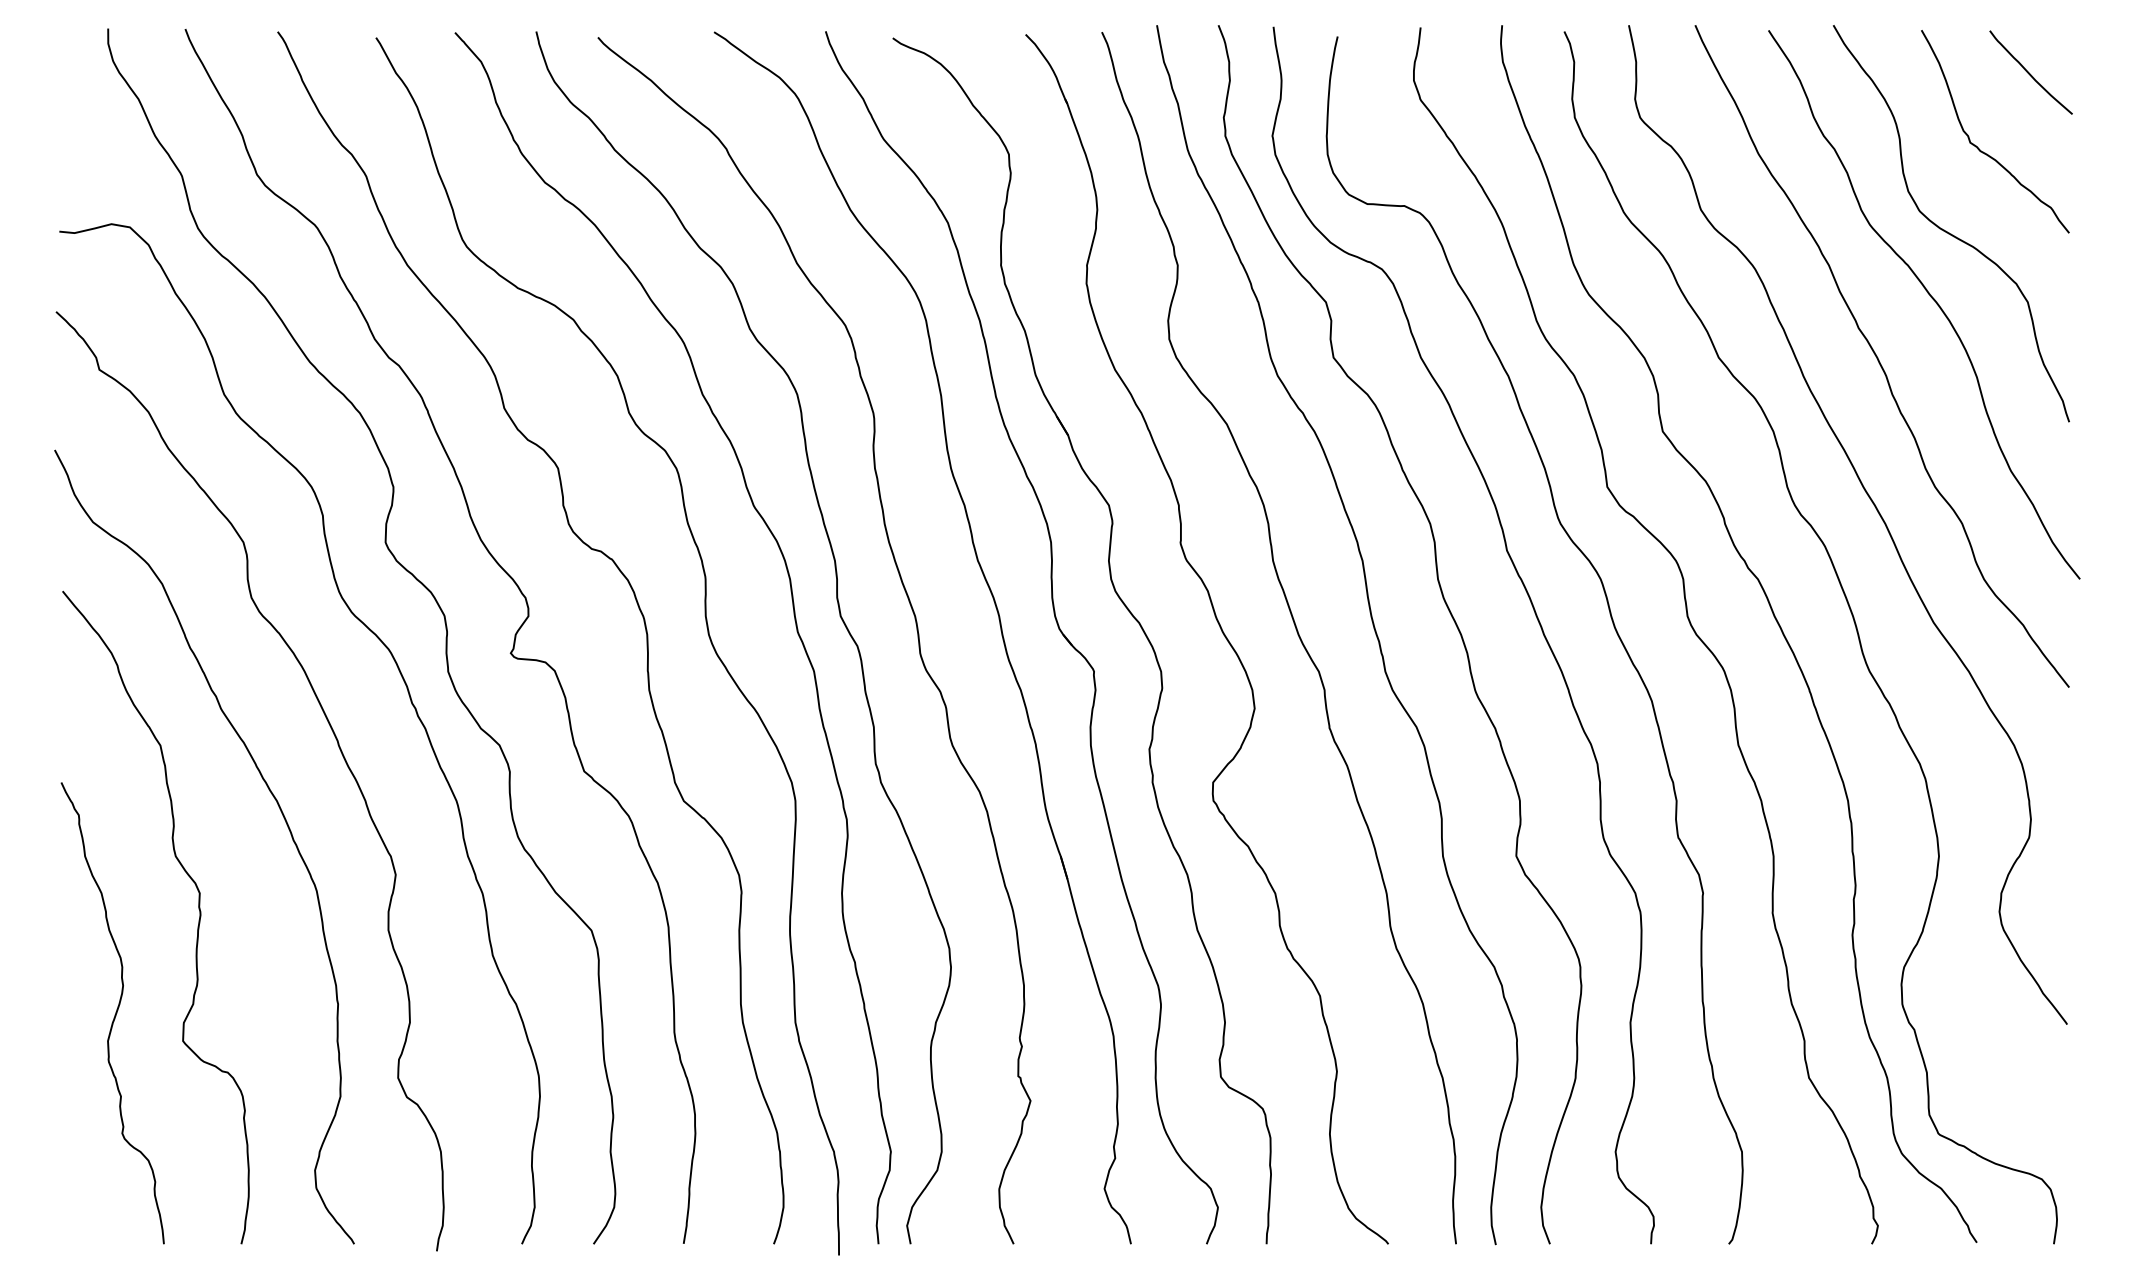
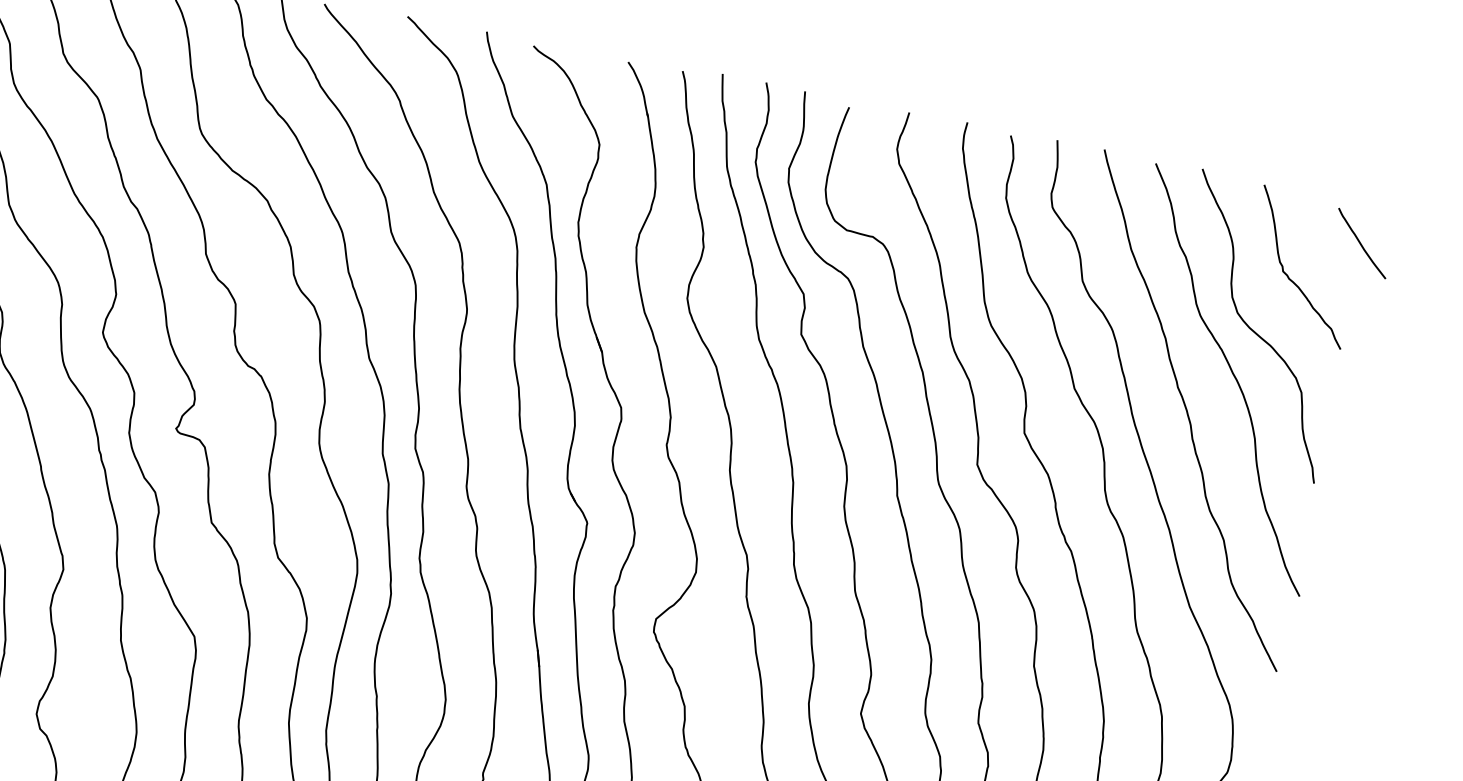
curve: (2029, 72) -> (1361, 243), moved

